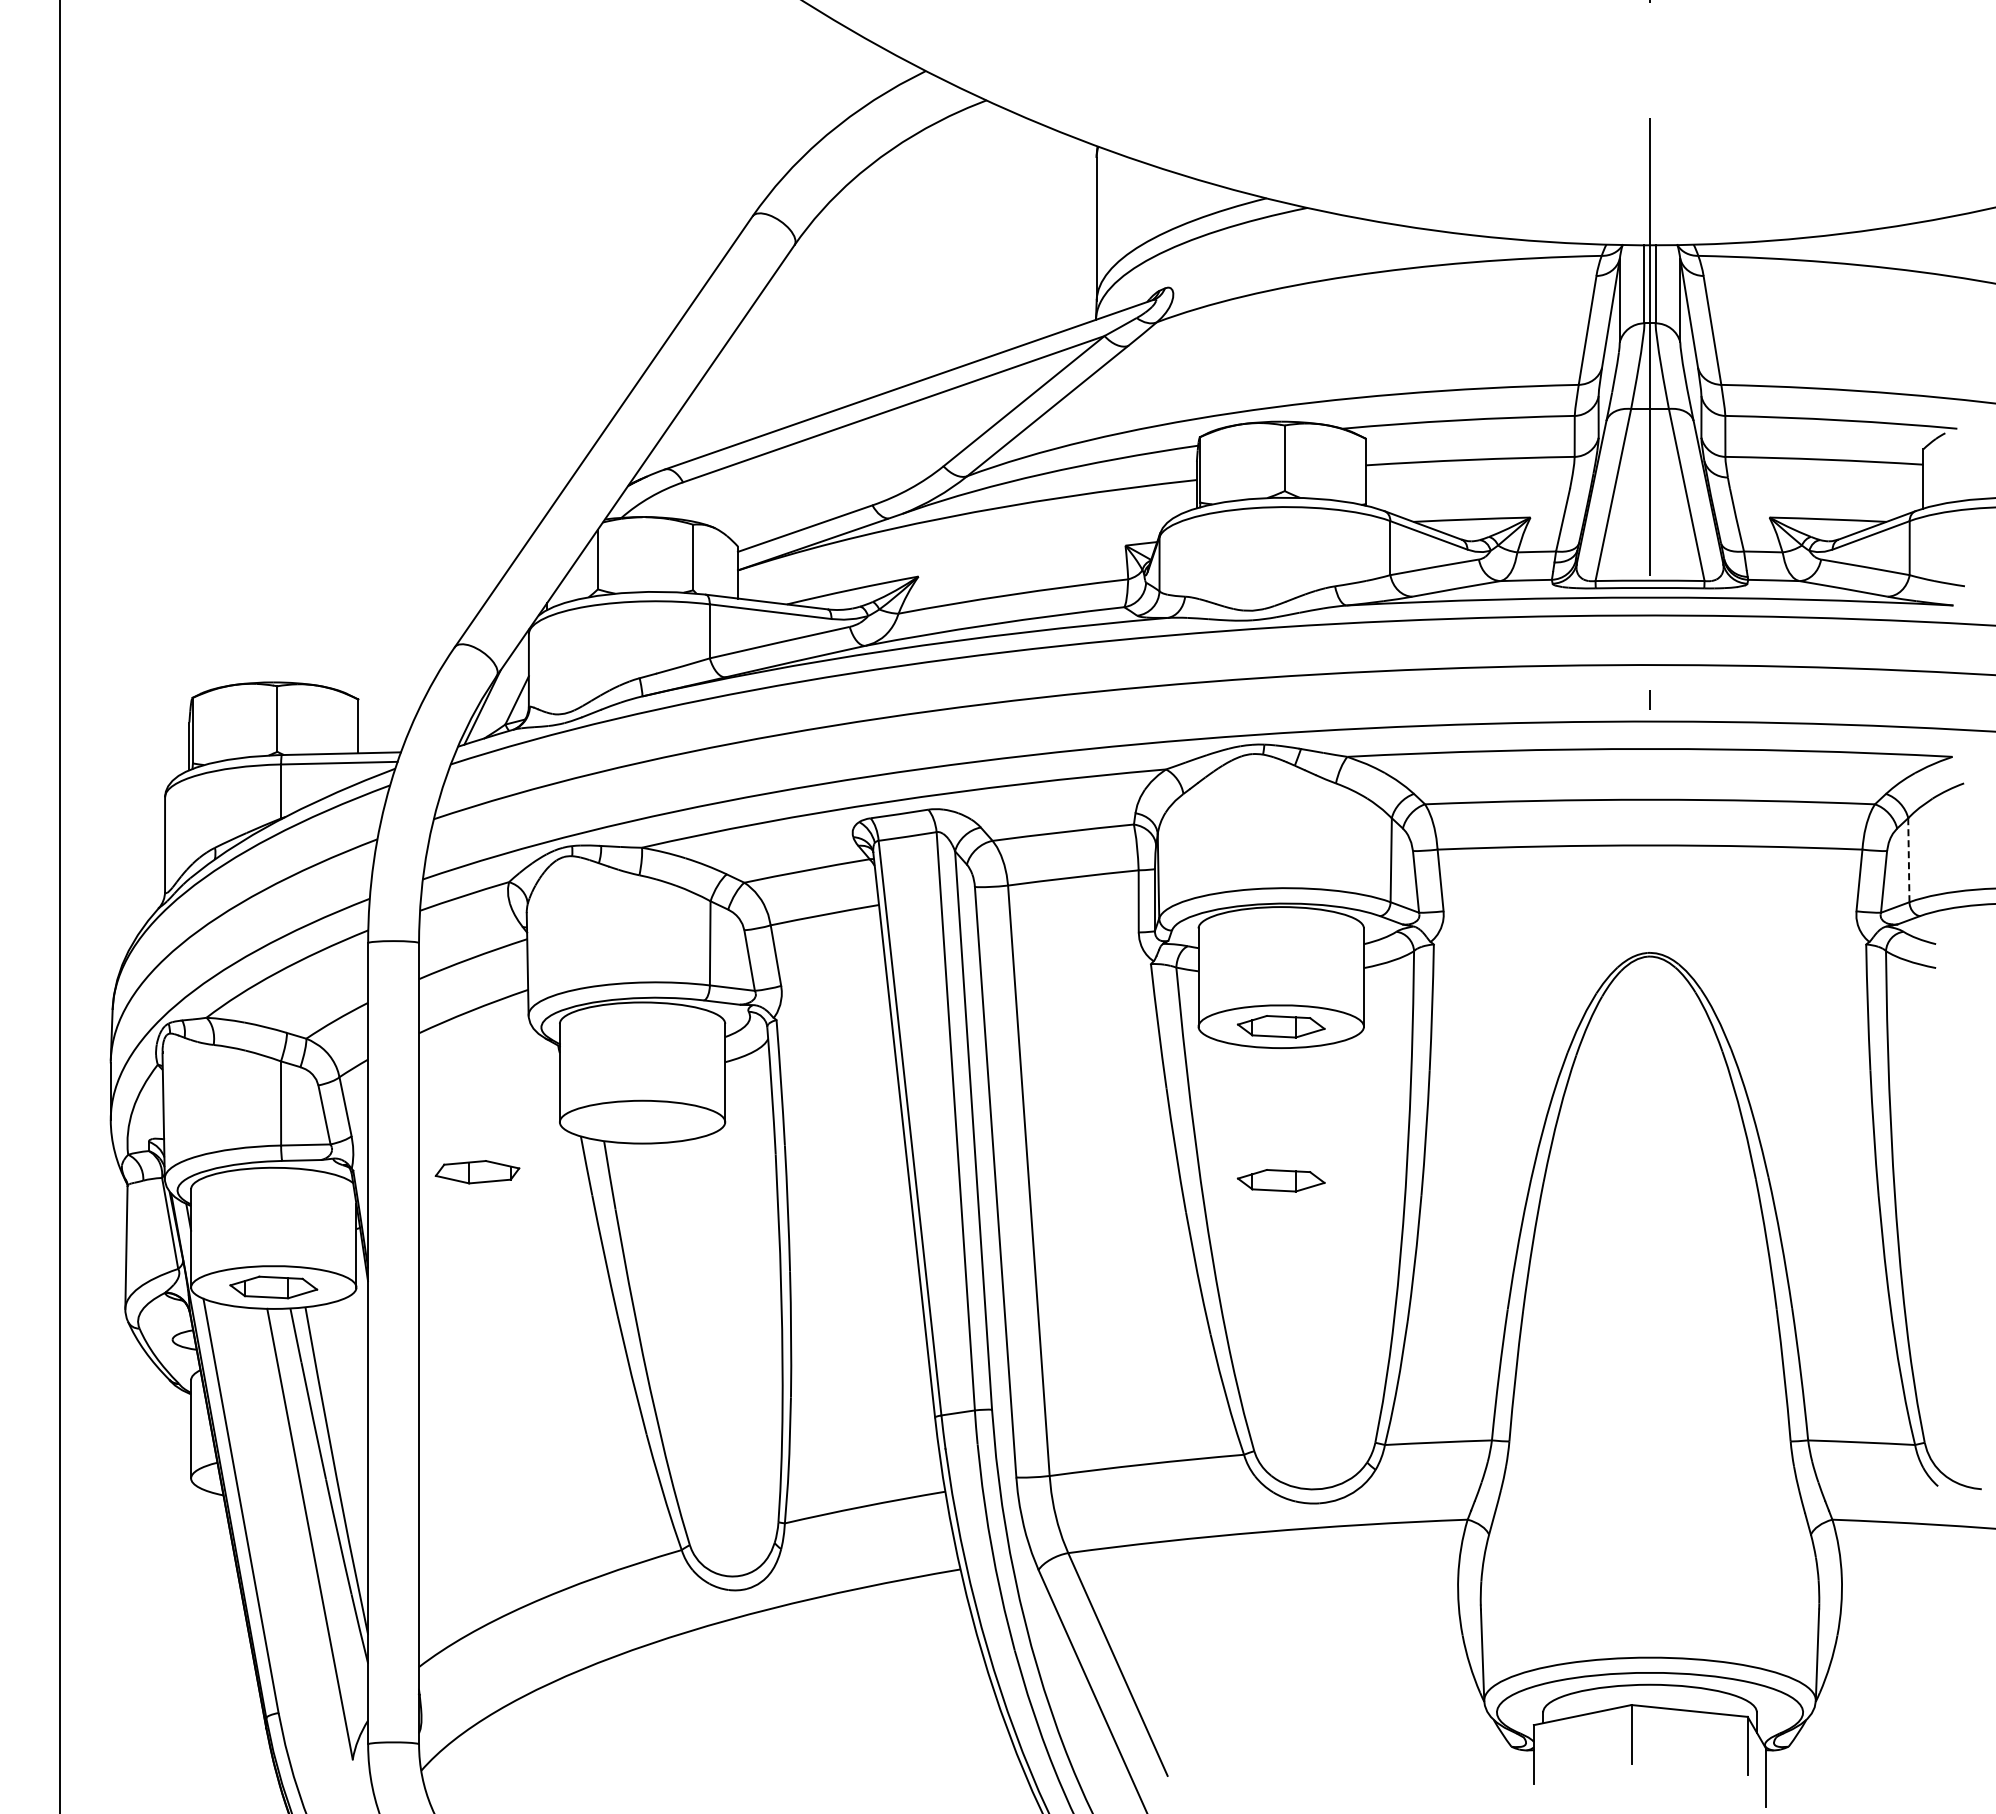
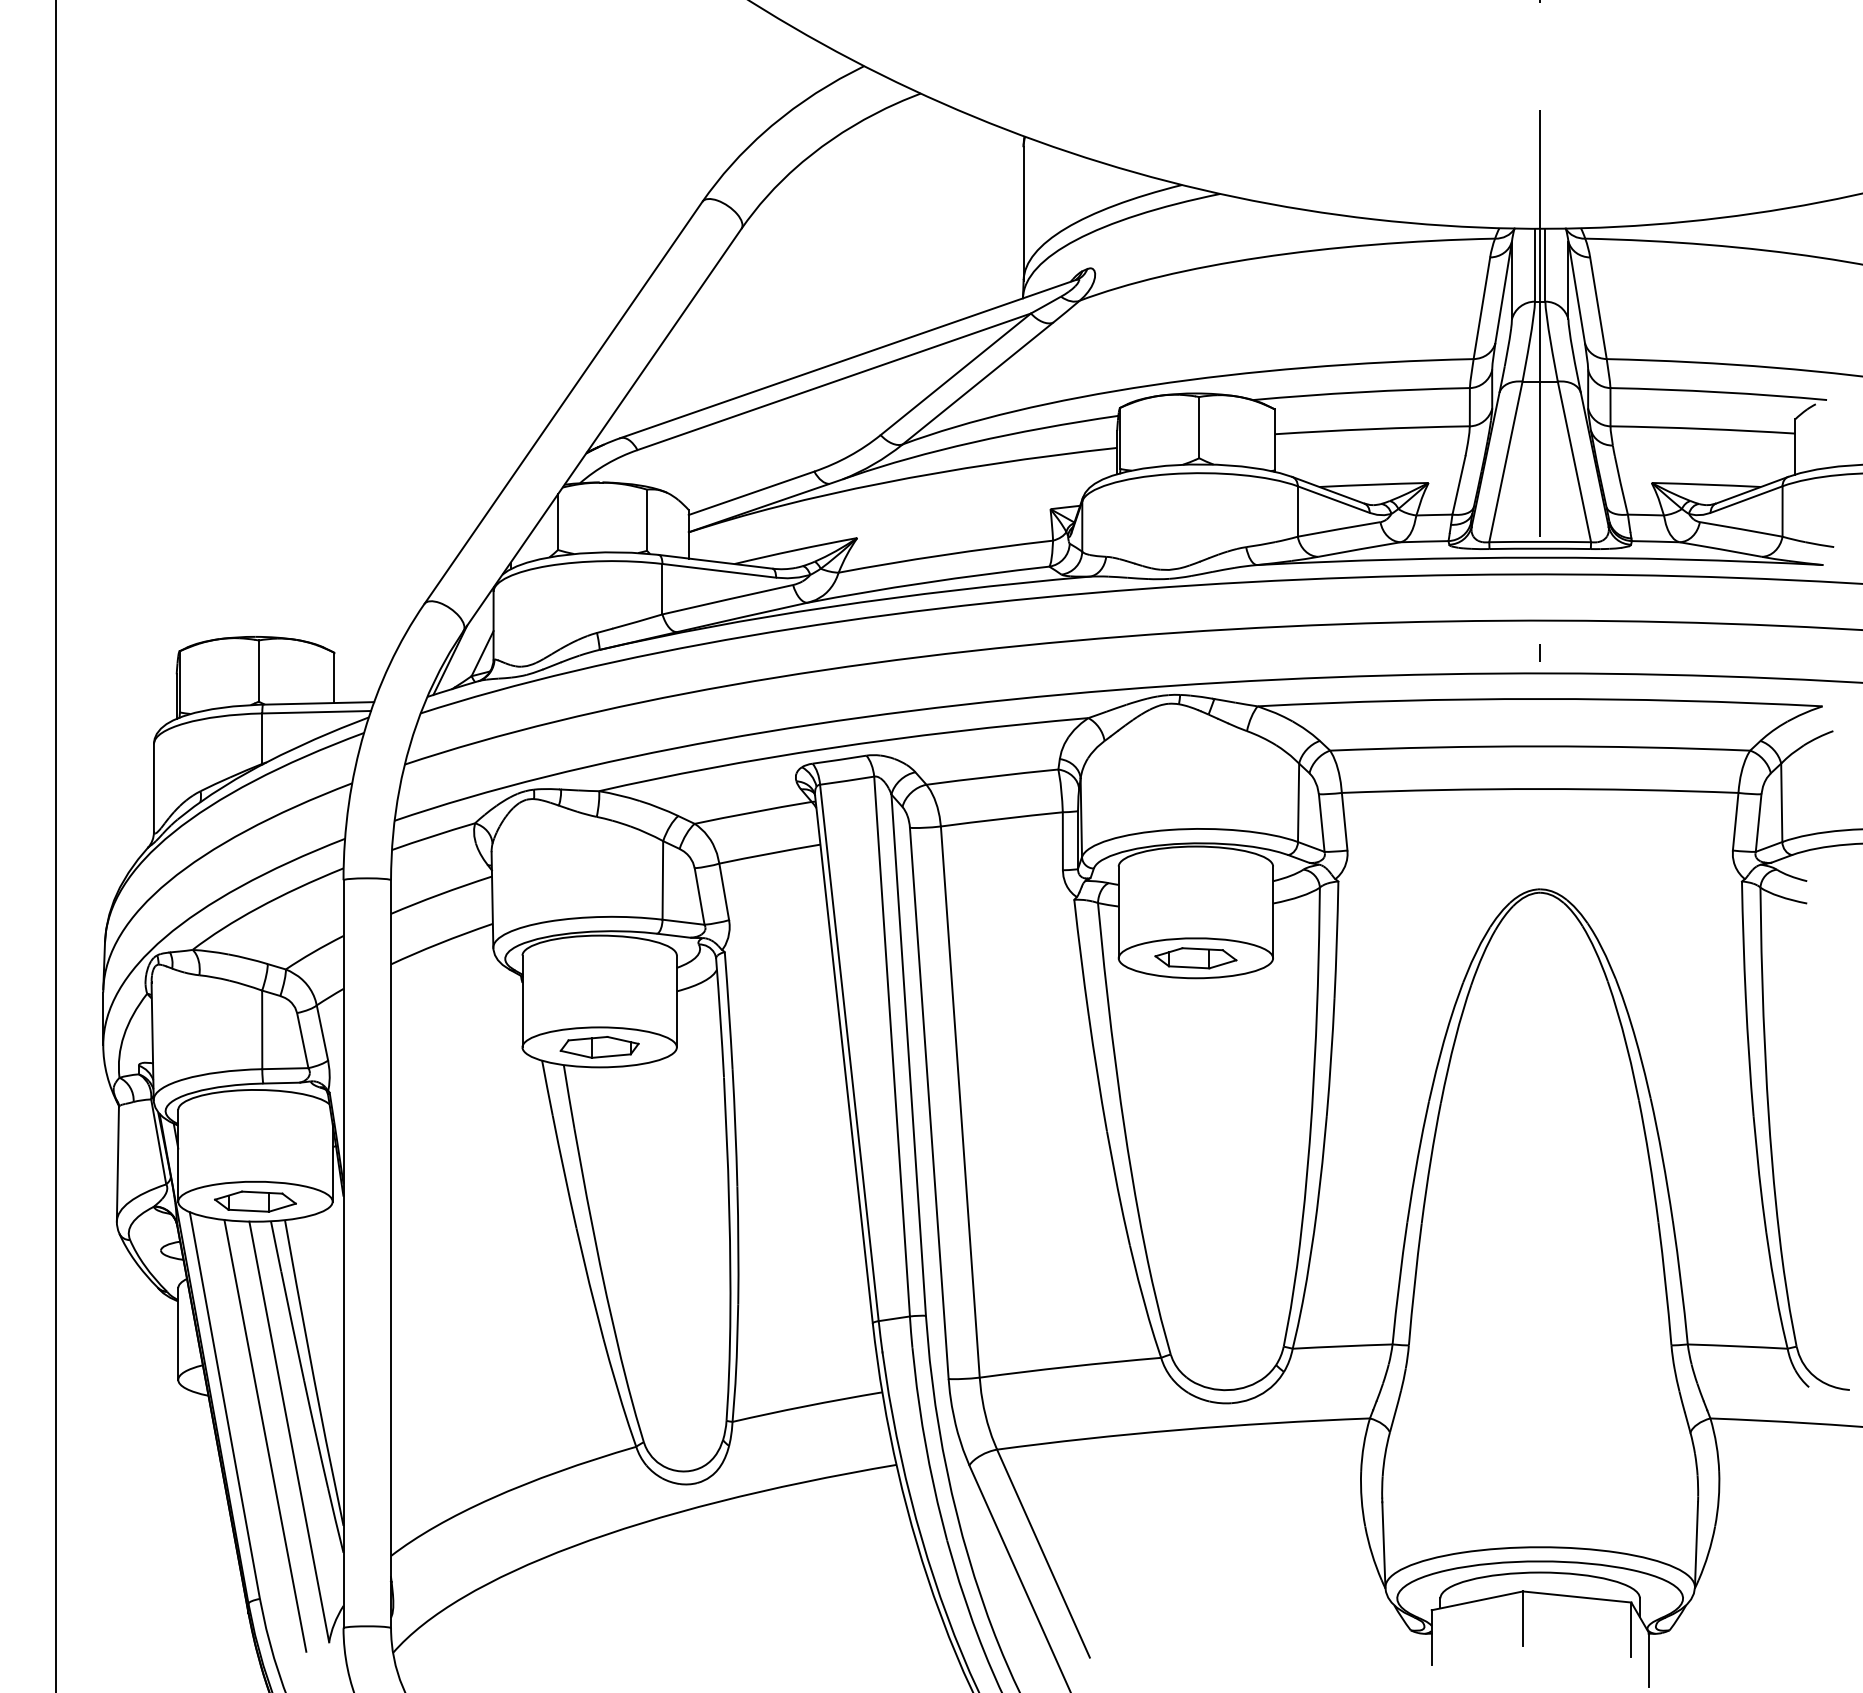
line: (1908, 860) -> (1781, 803), dashed -> solid
part: (477, 1172) -> (599, 1047), moved
part: (1280, 1180) -> (1195, 1101), removed
line: (284, 1538) -> (265, 1436), added

